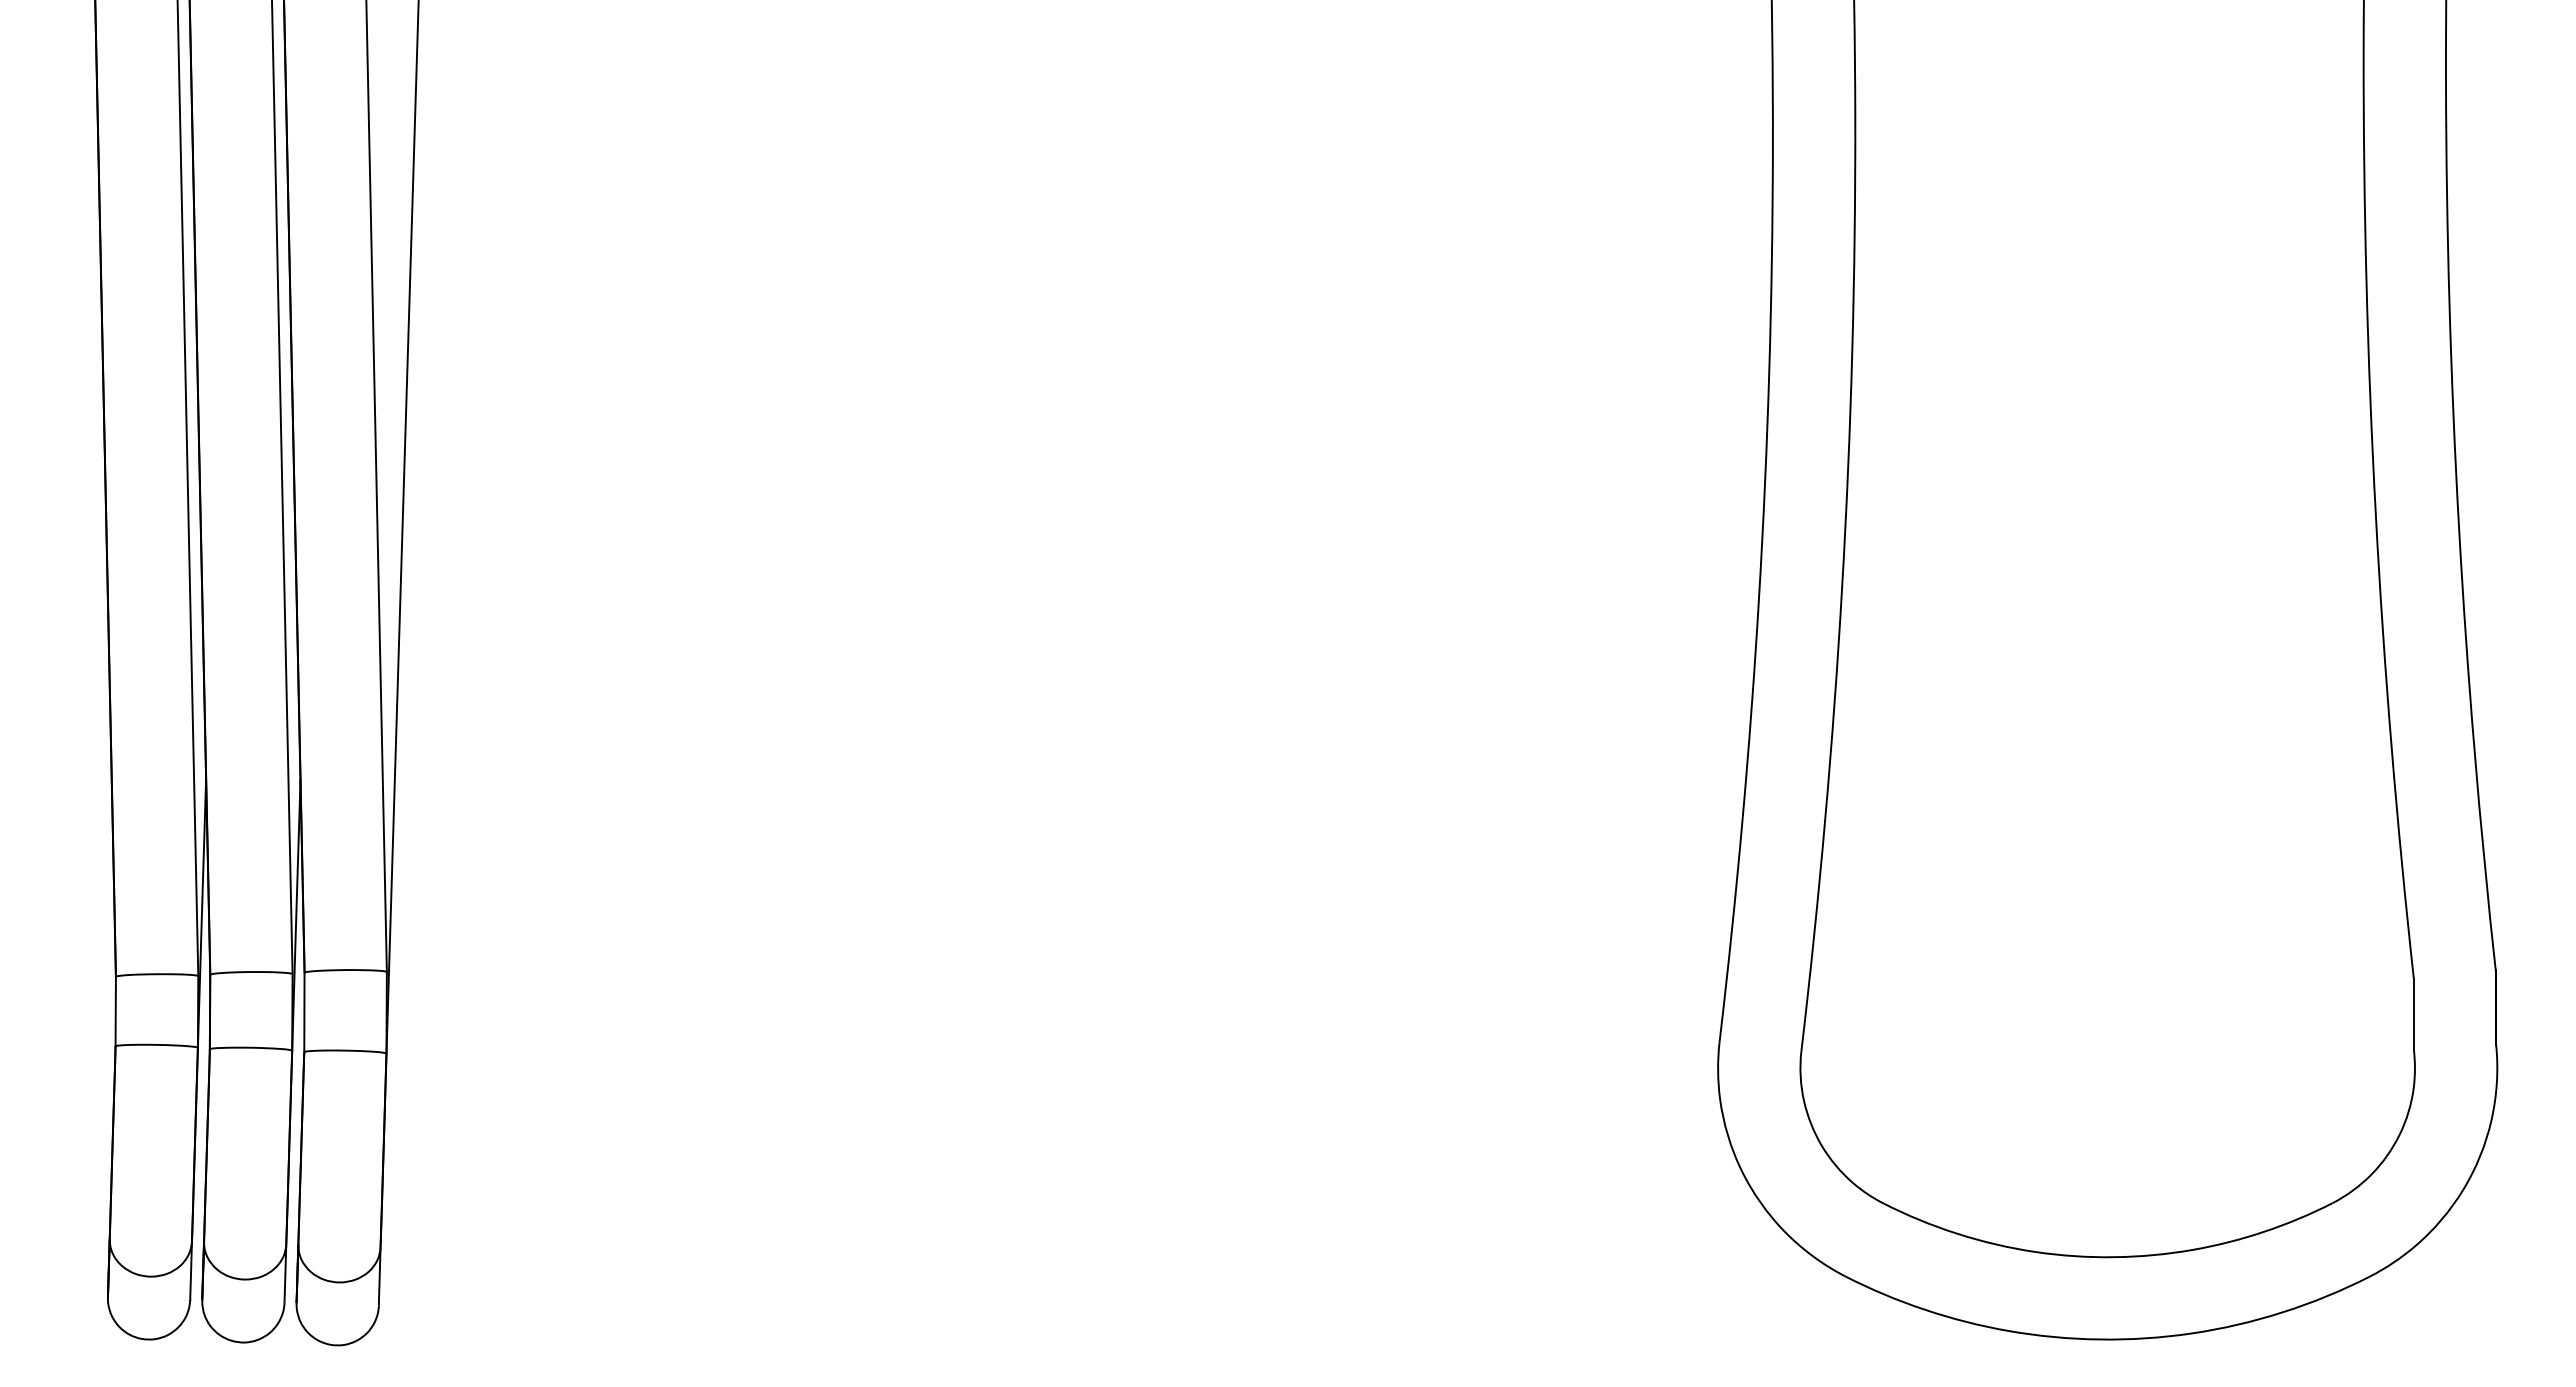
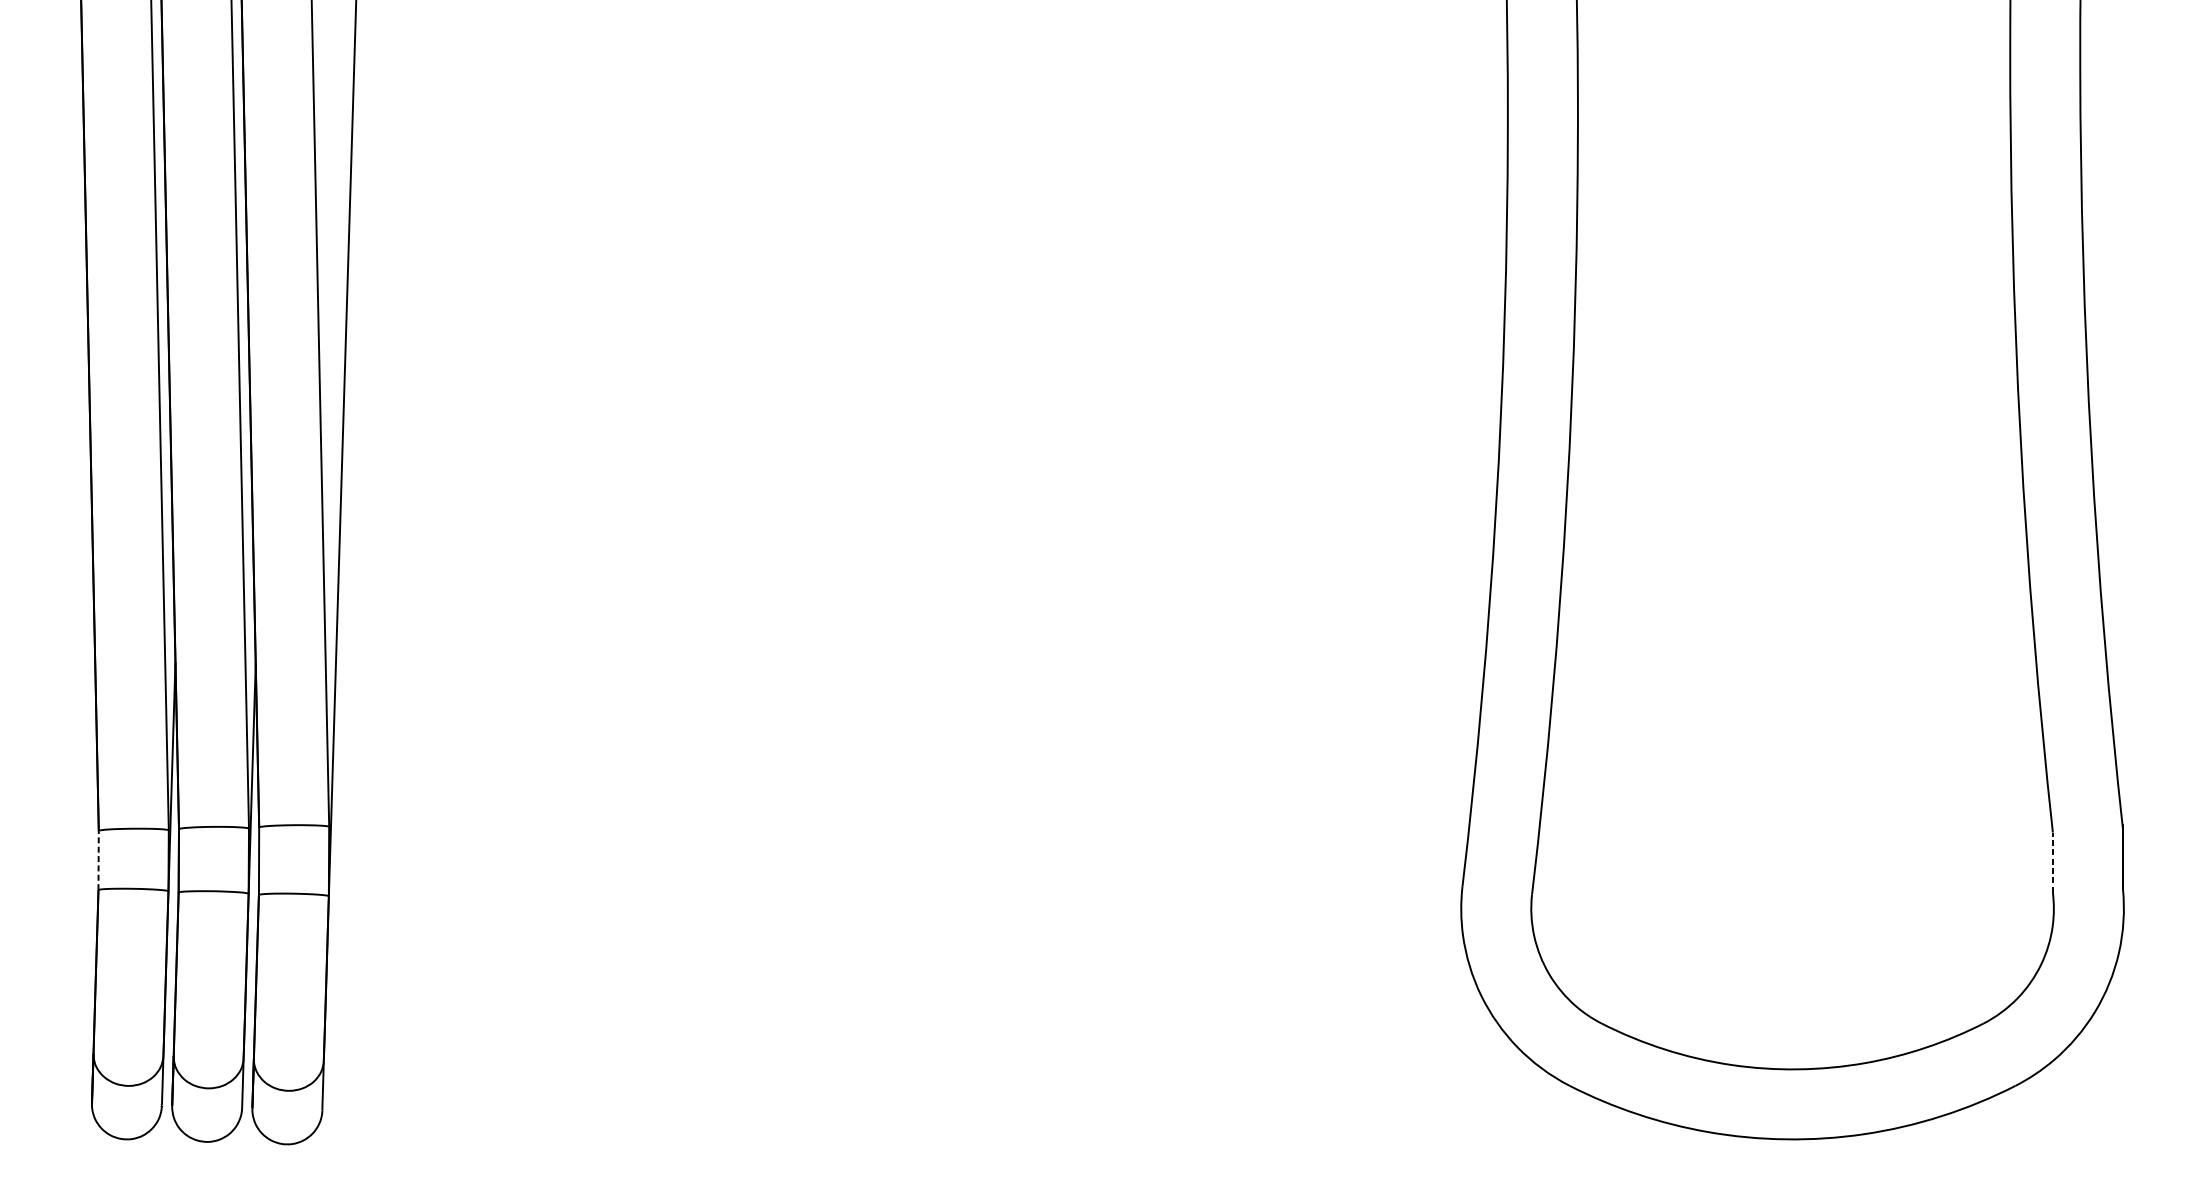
line: (115, 1011) -> (98, 860), solid -> dashed
line: (2413, 1013) -> (2052, 862), solid -> dashed

